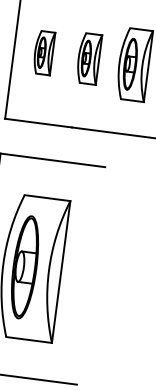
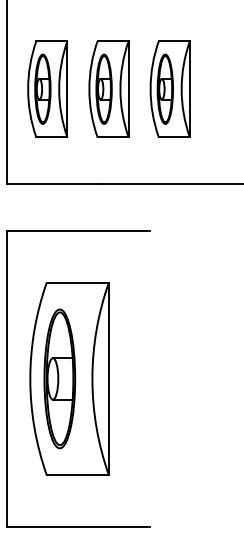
part: (43, 52) -> (47, 88), size x1.67
part: (88, 58) -> (108, 88), size x1.43

